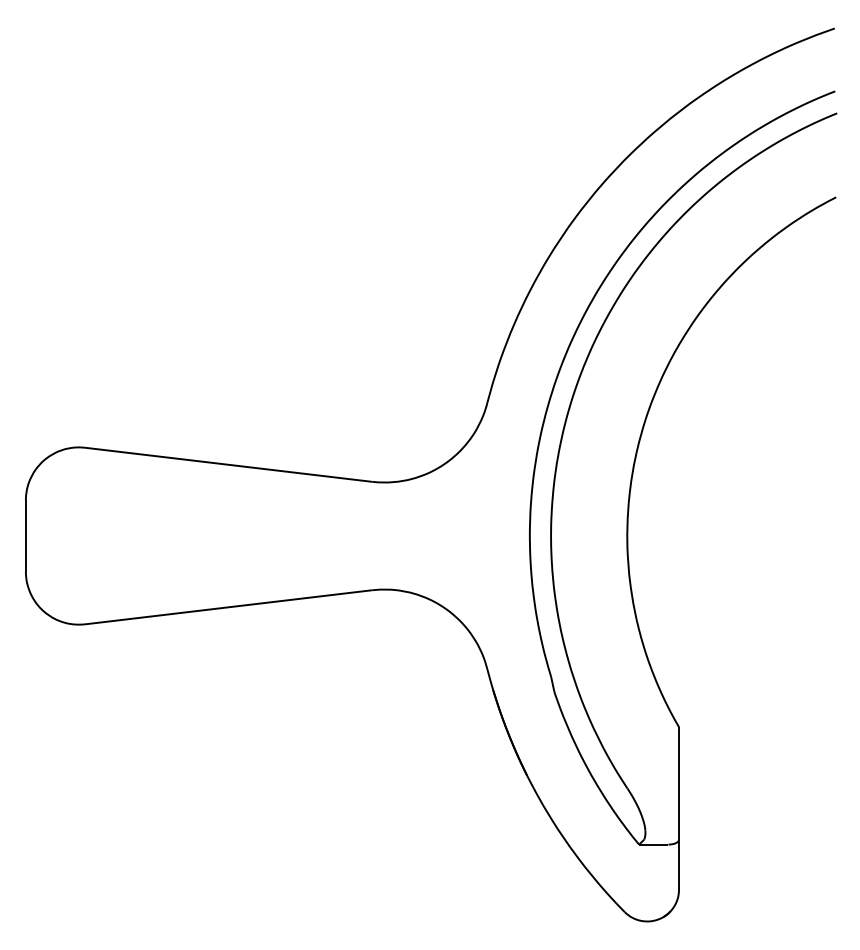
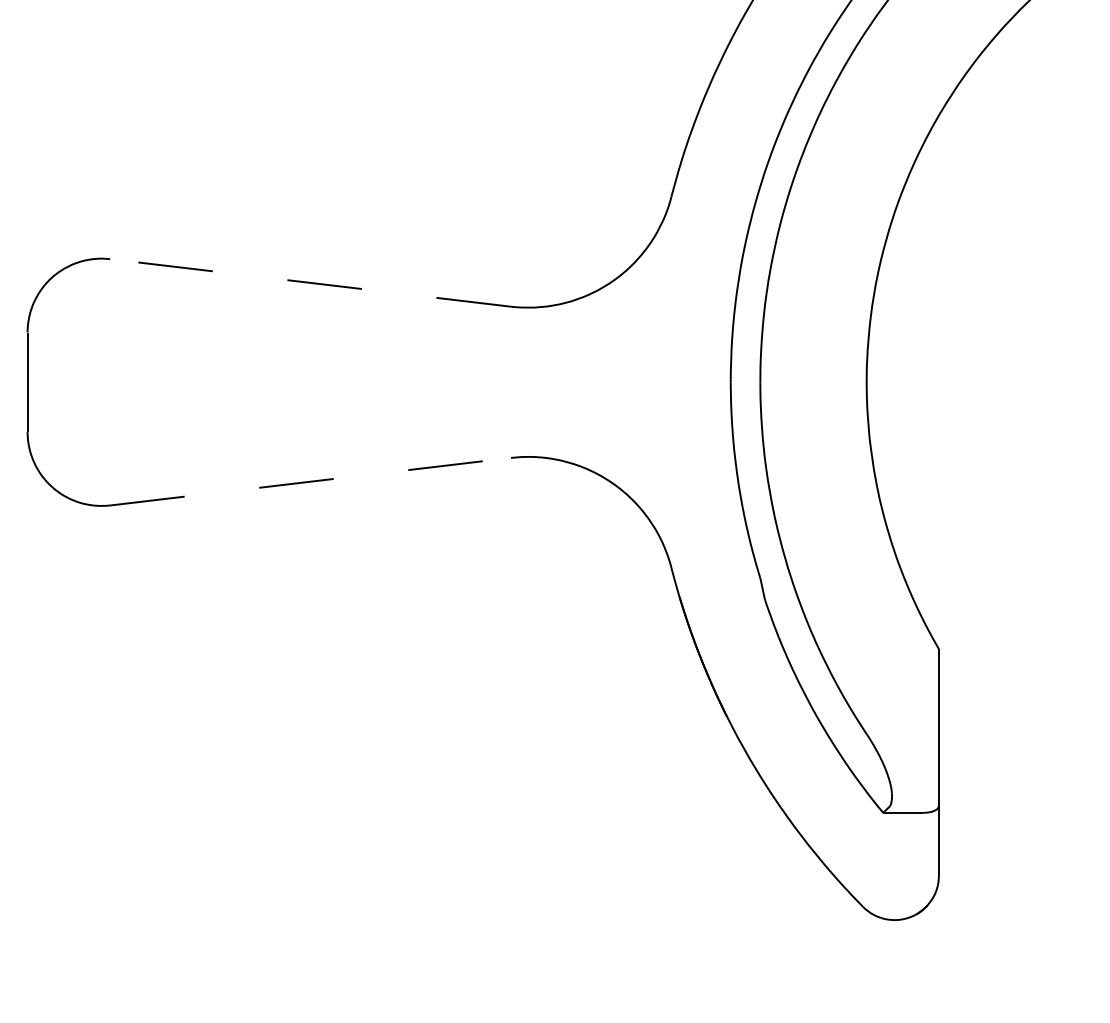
line: (228, 464) -> (310, 282), solid -> dashed
line: (228, 607) -> (310, 482), solid -> dashed

